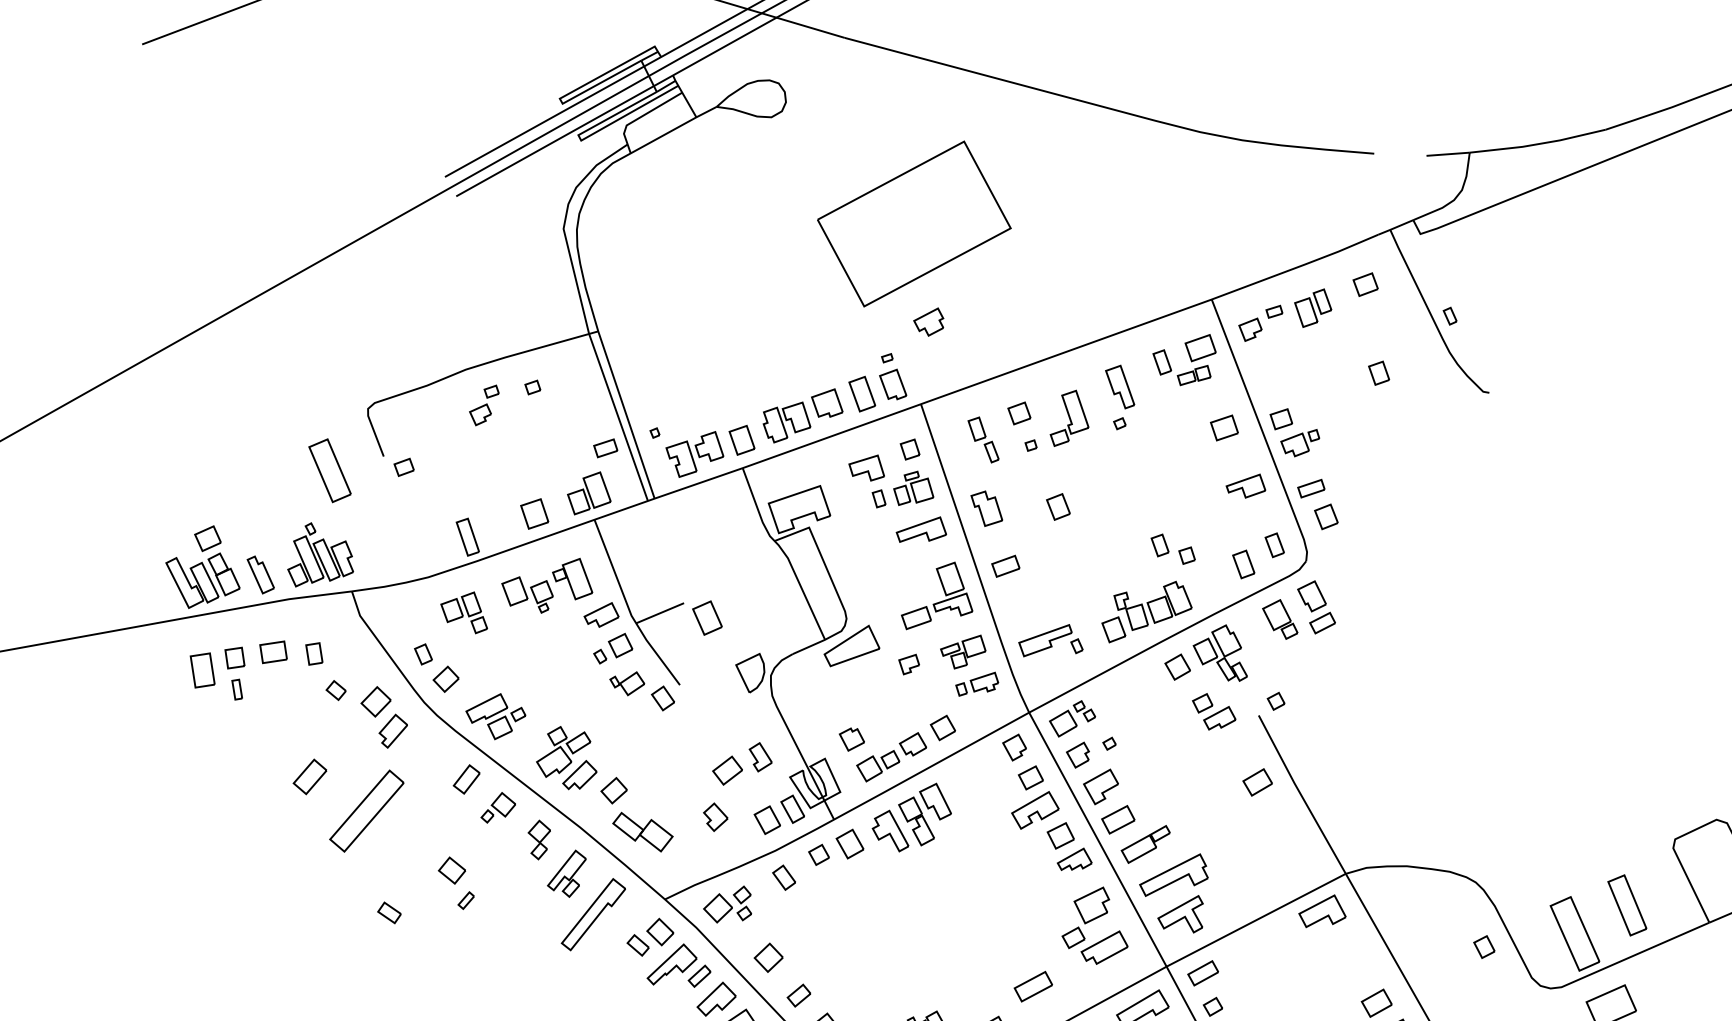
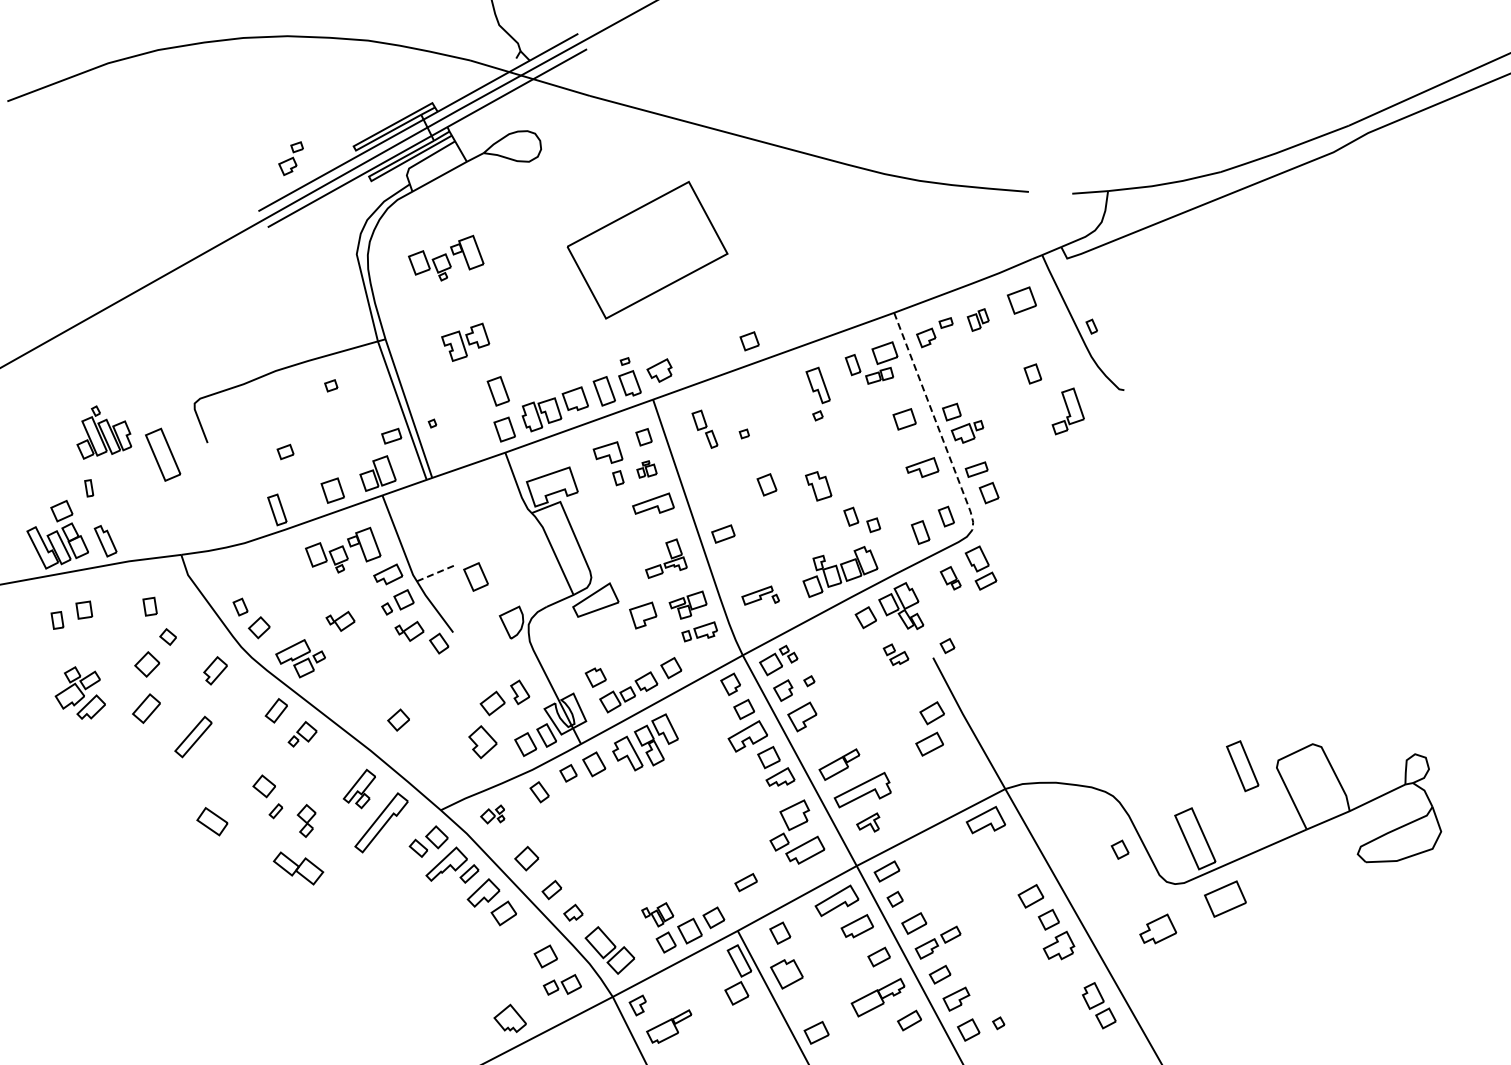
part: (671, 232) -> (446, 257), added
part: (1365, 284) -> (1021, 300), size x1.4
part: (1313, 307) -> (978, 319), size x0.7
part: (928, 322) -> (659, 370), moved
part: (733, 394) -> (497, 391), added
part: (483, 405) -> (290, 158), moved
part: (1019, 413) -> (749, 341), moved
part: (1068, 418) -> (1067, 411), moved
line: (1262, 431) -> (936, 422), solid -> dashed
part: (694, 453) -> (465, 341), moved
part: (404, 466) -> (285, 451), moved
part: (913, 488) -> (646, 469), size x0.6
part: (986, 508) -> (818, 486), moved
part: (320, 554) -> (104, 432), moved
part: (937, 595) -> (666, 558), size x0.7
part: (464, 612) -> (274, 572), removed
line: (659, 612) -> (436, 572), solid -> dashed
part: (1279, 619) -> (950, 578), size x0.7
part: (1050, 640) -> (760, 595), size x0.7
part: (273, 652) -> (116, 605), removed
part: (909, 664) -> (643, 615), size x1.6
part: (202, 670) -> (57, 620), size x0.6
part: (543, 670) -> (340, 620), added
part: (237, 689) -> (89, 488), moved
part: (376, 701) -> (147, 664), moved
part: (1213, 711) -> (895, 654), size x0.7
part: (565, 757) -> (79, 692), moved
part: (366, 810) -> (193, 736), size x0.6
part: (715, 816) -> (482, 741), size x1.4
part: (1118, 818) -> (929, 743), moved
part: (642, 832) -> (298, 868), moved
part: (539, 839) -> (306, 820), moved
part: (727, 904) -> (492, 814), size x0.6
part: (1627, 905) -> (1242, 766), moved
part: (389, 911) -> (212, 820), size x1.6
part: (1179, 914) -> (867, 822), size x0.6
part: (1032, 986) -> (745, 882), size x0.7

